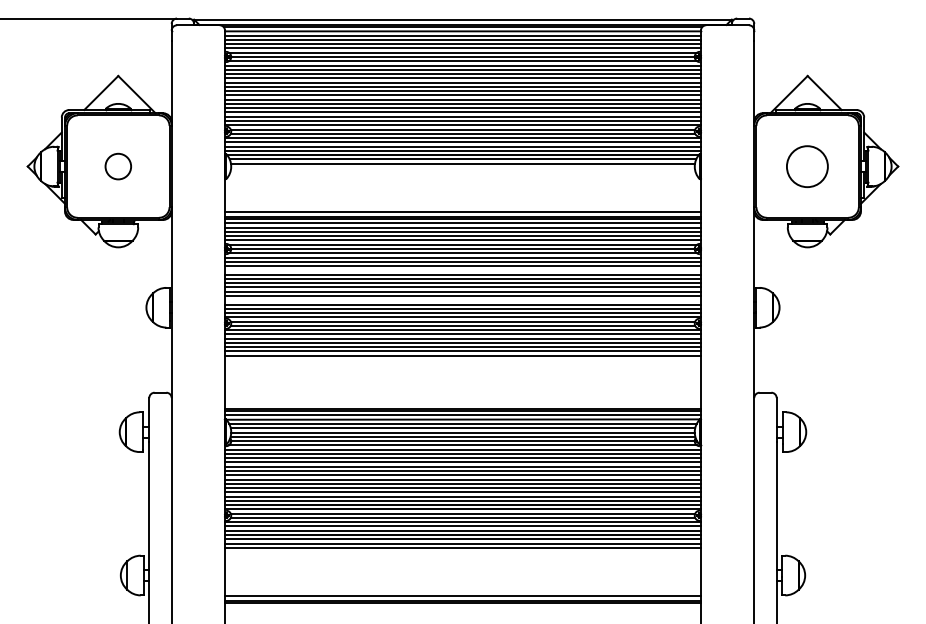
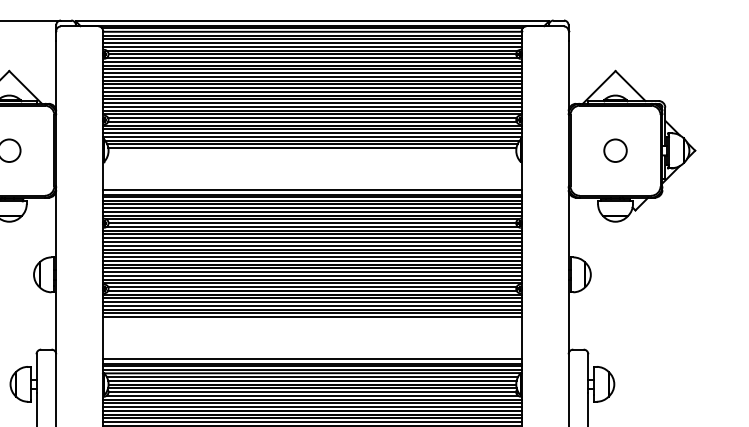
circle: (807, 166) -> (615, 150), size x0.62
line: (462, 270) -> (311, 242), added
line: (462, 300) -> (311, 268), added
line: (462, 403) -> (311, 359), added

